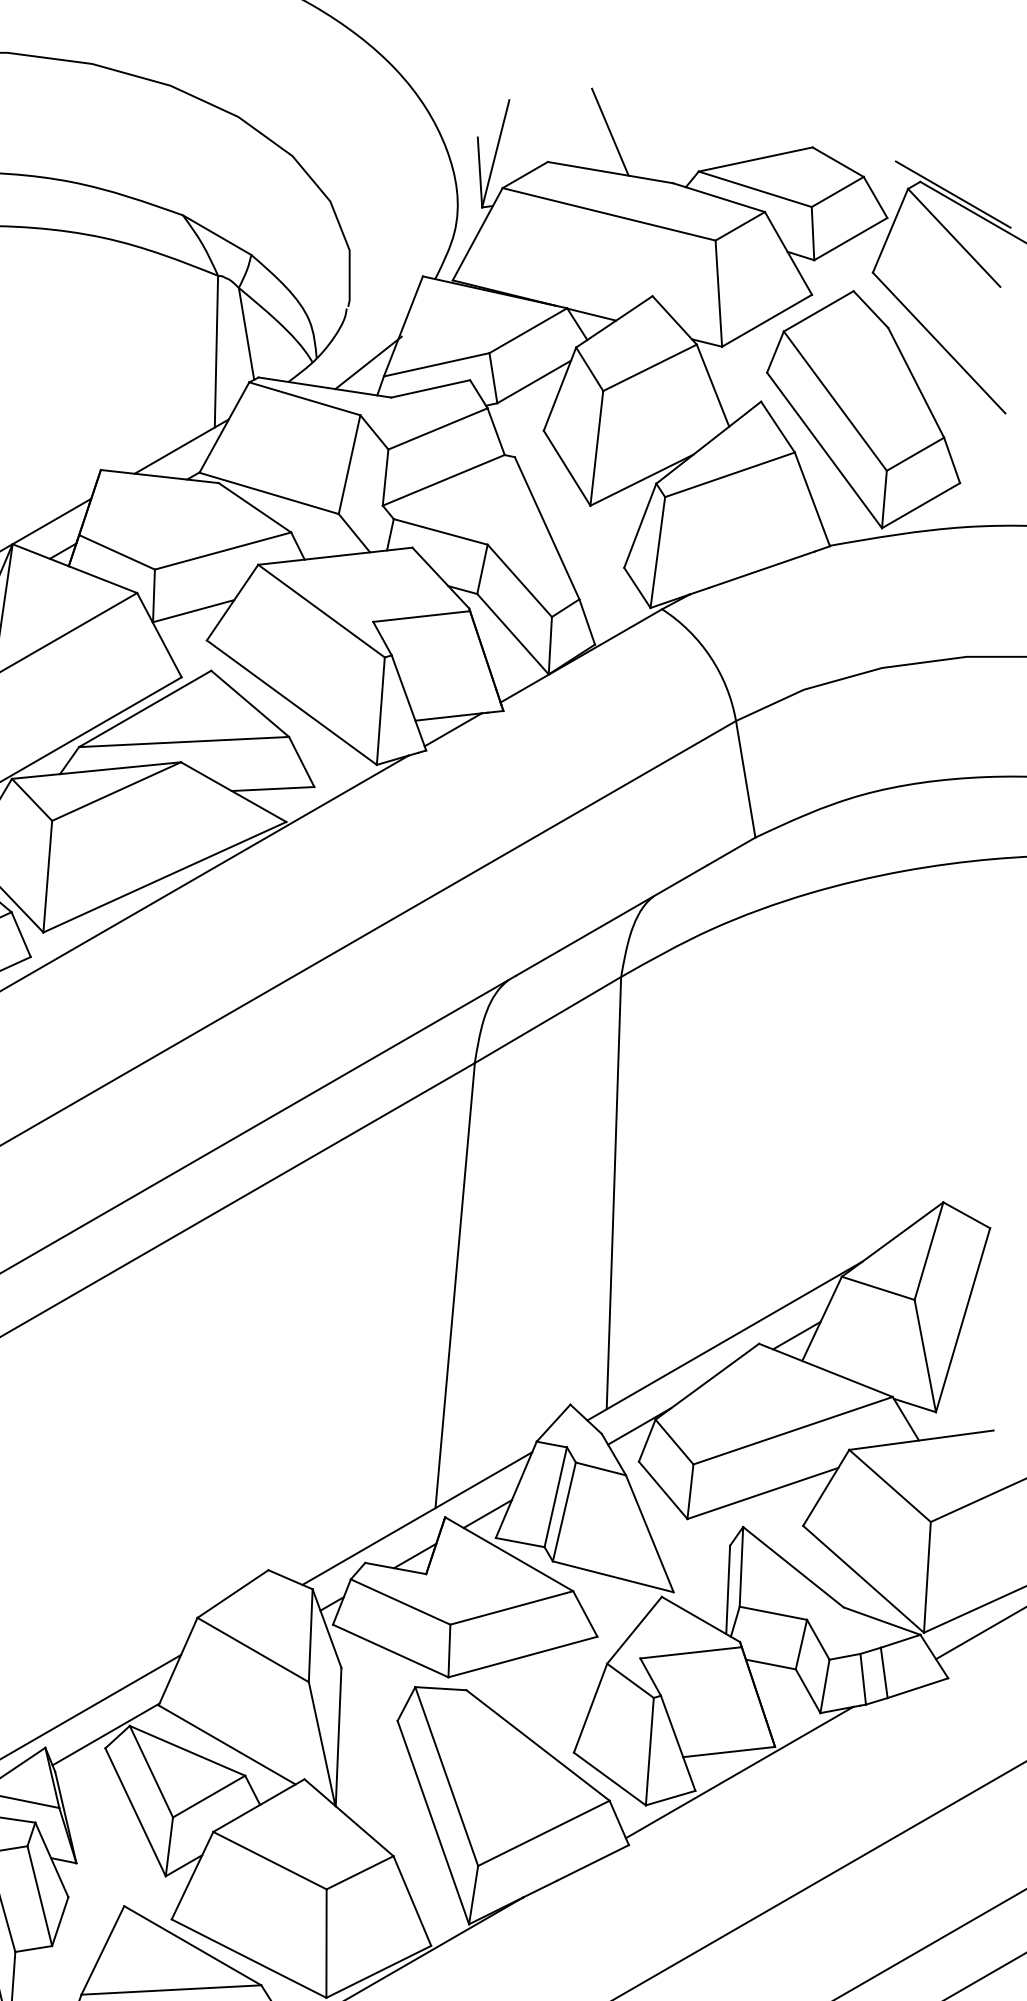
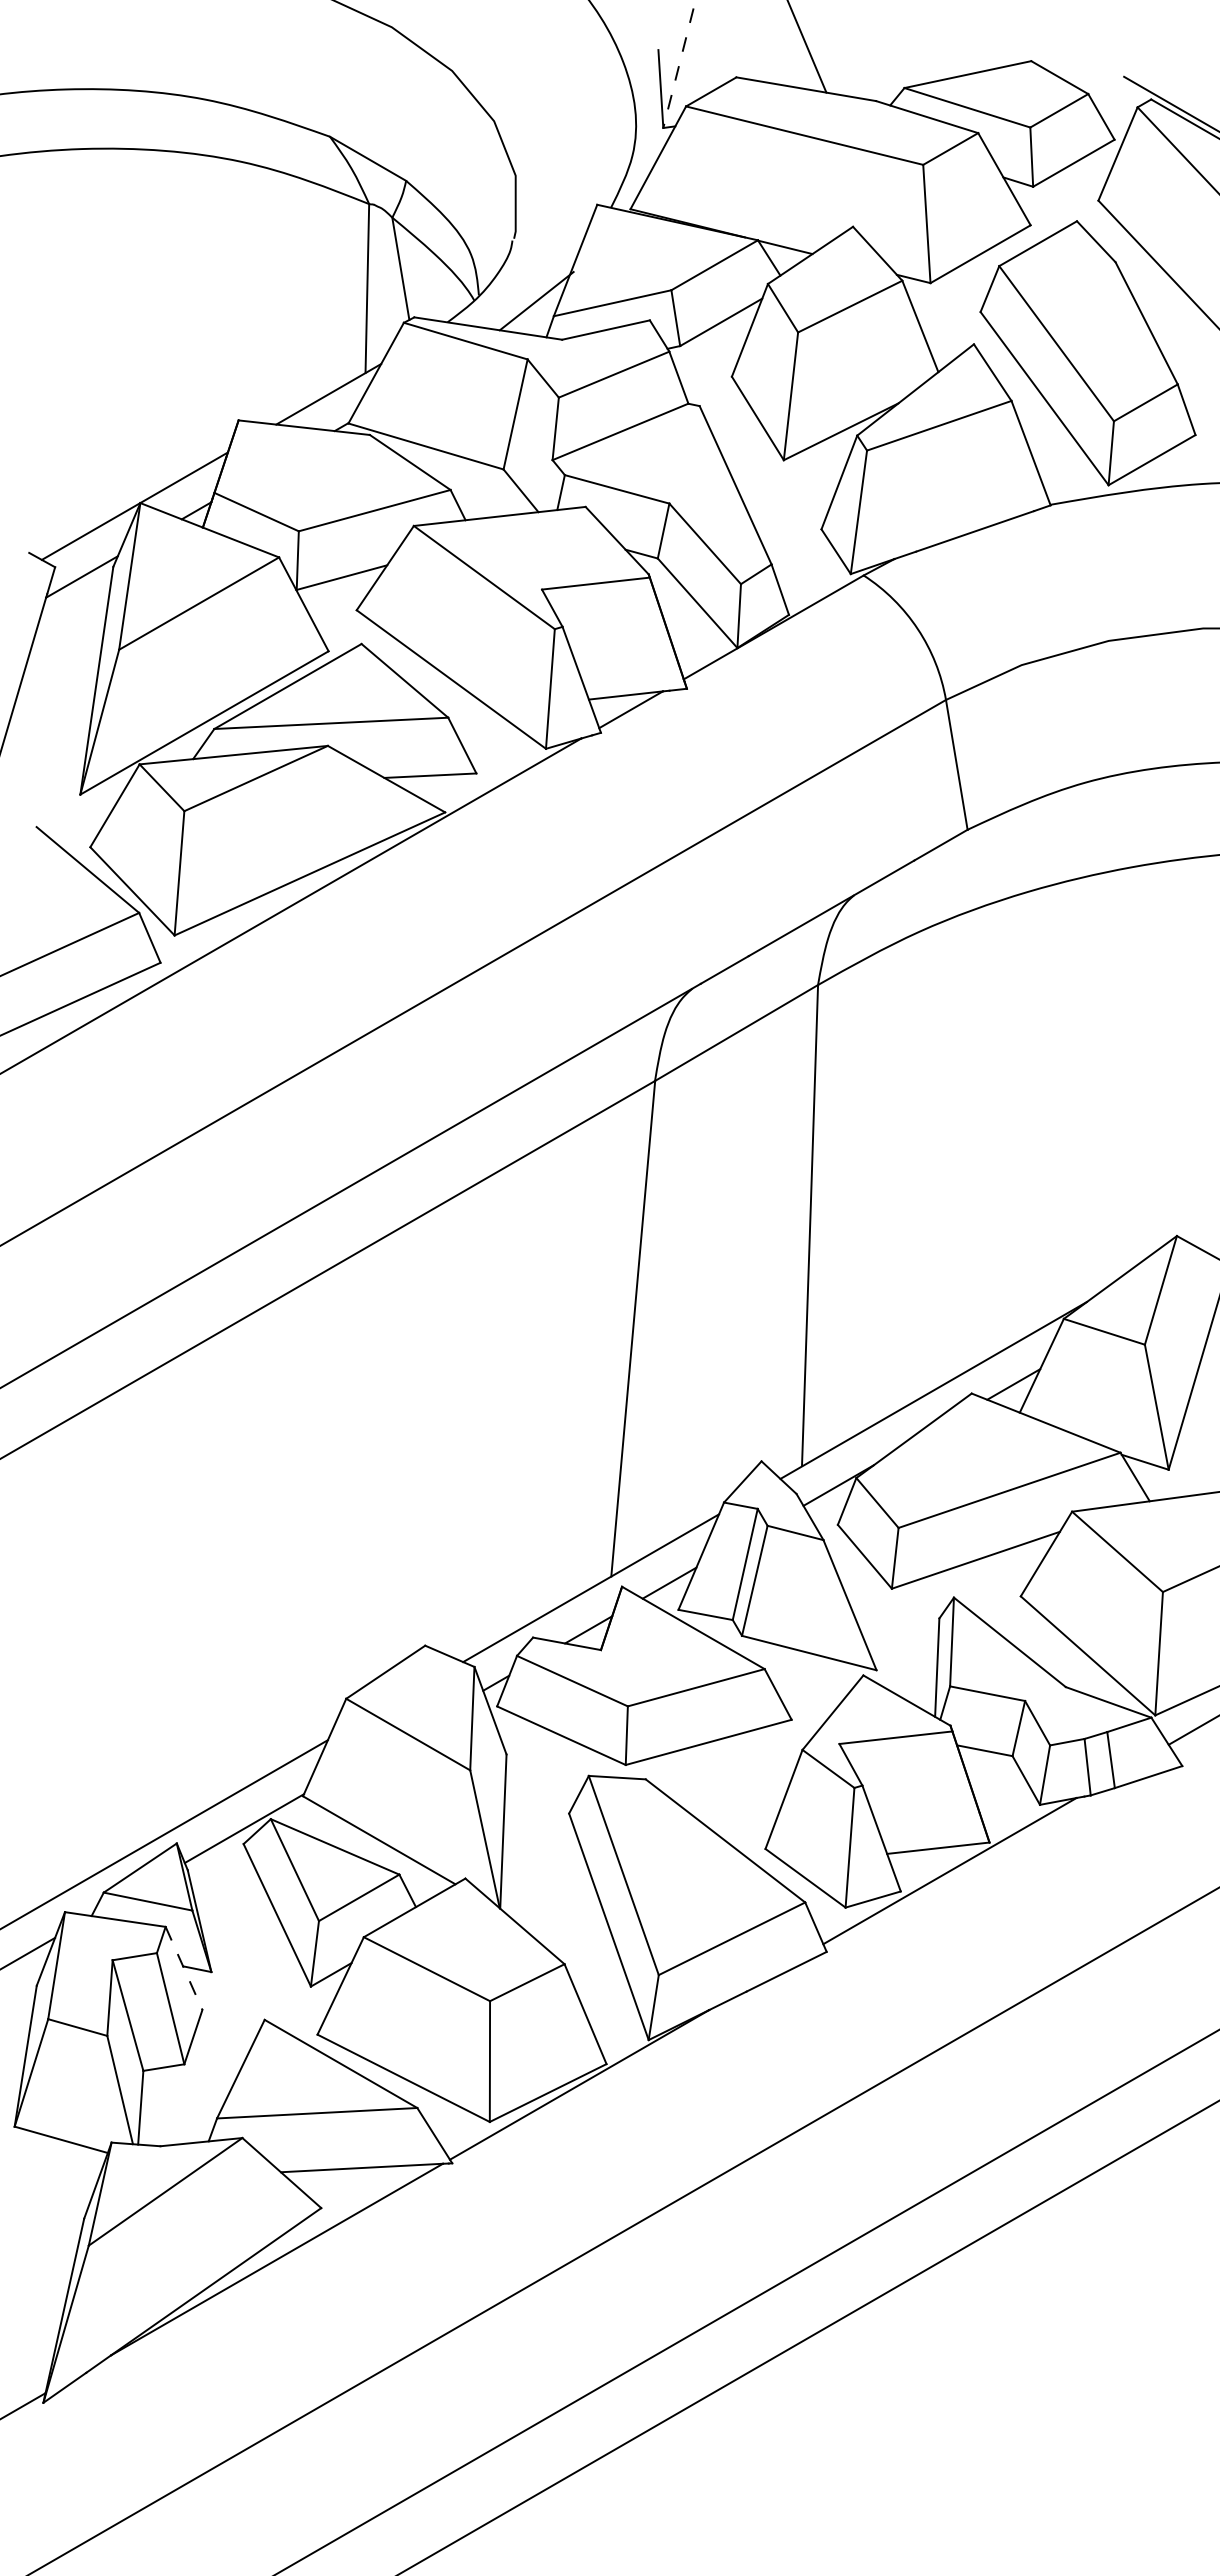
line: (495, 154) -> (678, 68), solid -> dashed
line: (52, 1860) -> (184, 1968), solid -> dashed

